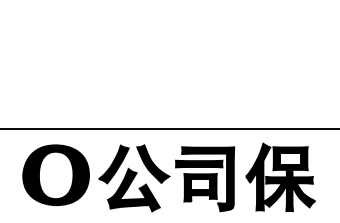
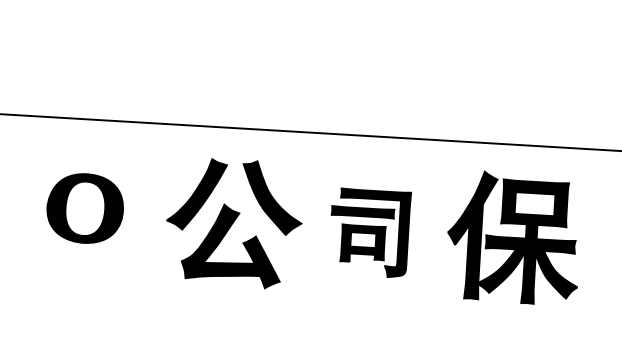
part: (55, 175) -> (84, 208), size x0.6
part: (205, 179) -> (370, 233), size x0.7

